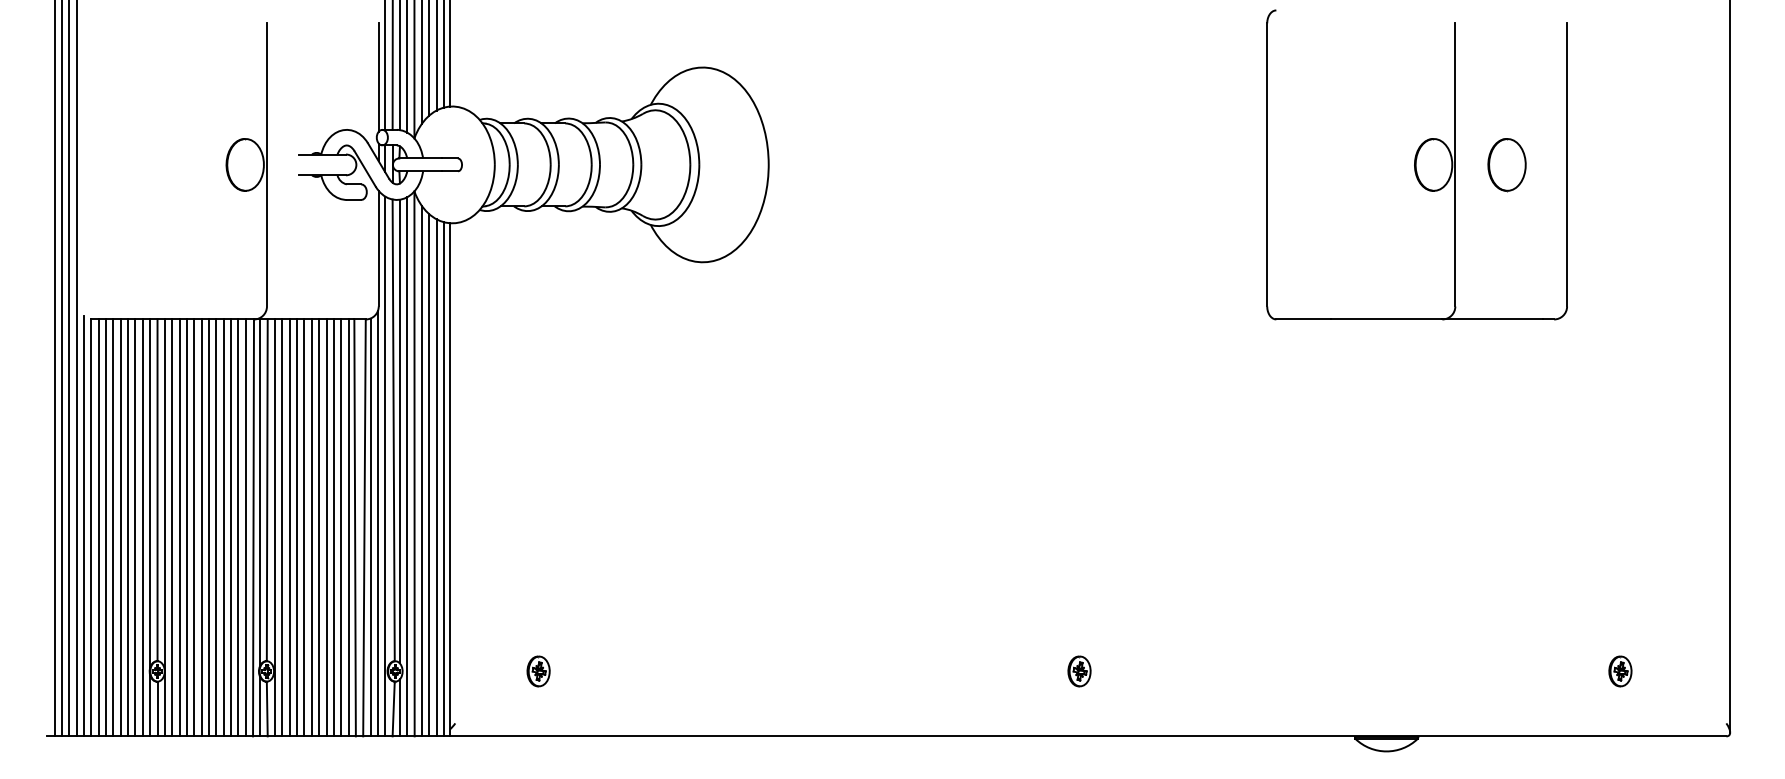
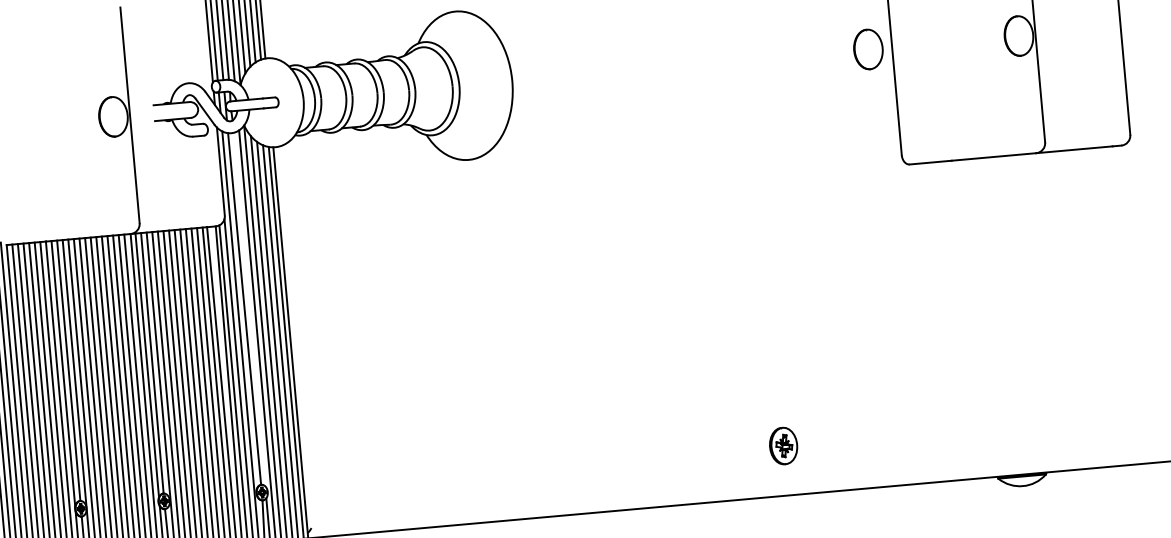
part: (1506, 165) -> (868, 49), moved
line: (399, 431) -> (249, 309), removed
part: (538, 671) -> (371, 482), removed
part: (1079, 671) -> (783, 446), size x1.6

